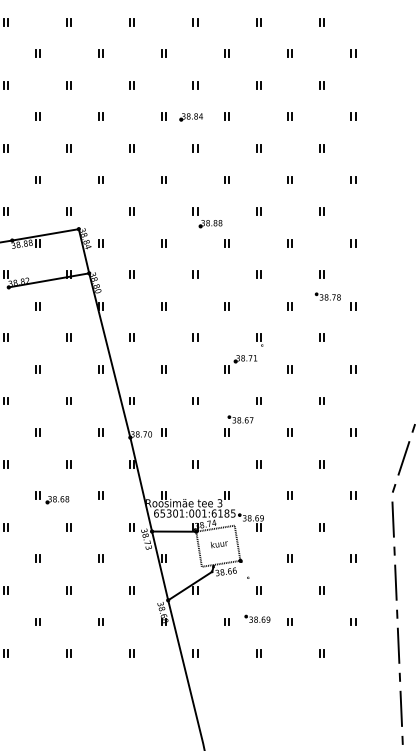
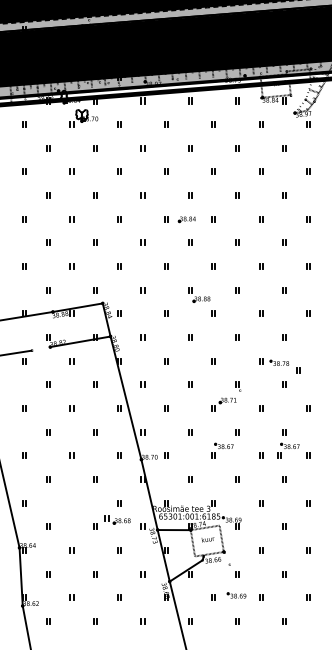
part: (334, 301) -> (284, 366), moved
part: (326, 425) -> (288, 450), added
part: (51, 497) -> (117, 519), moved

